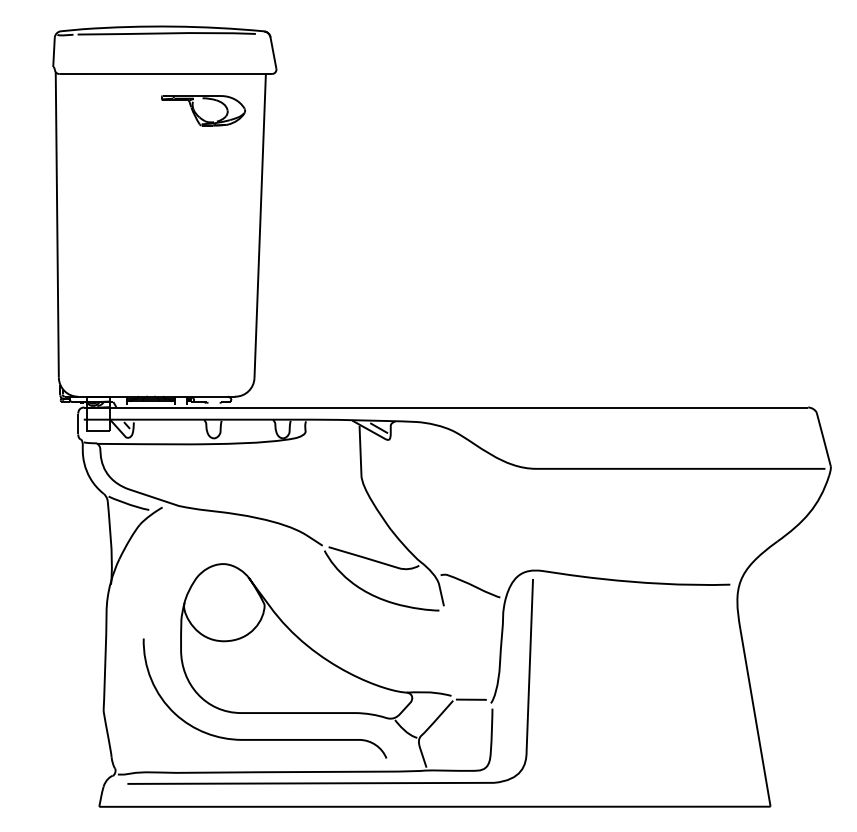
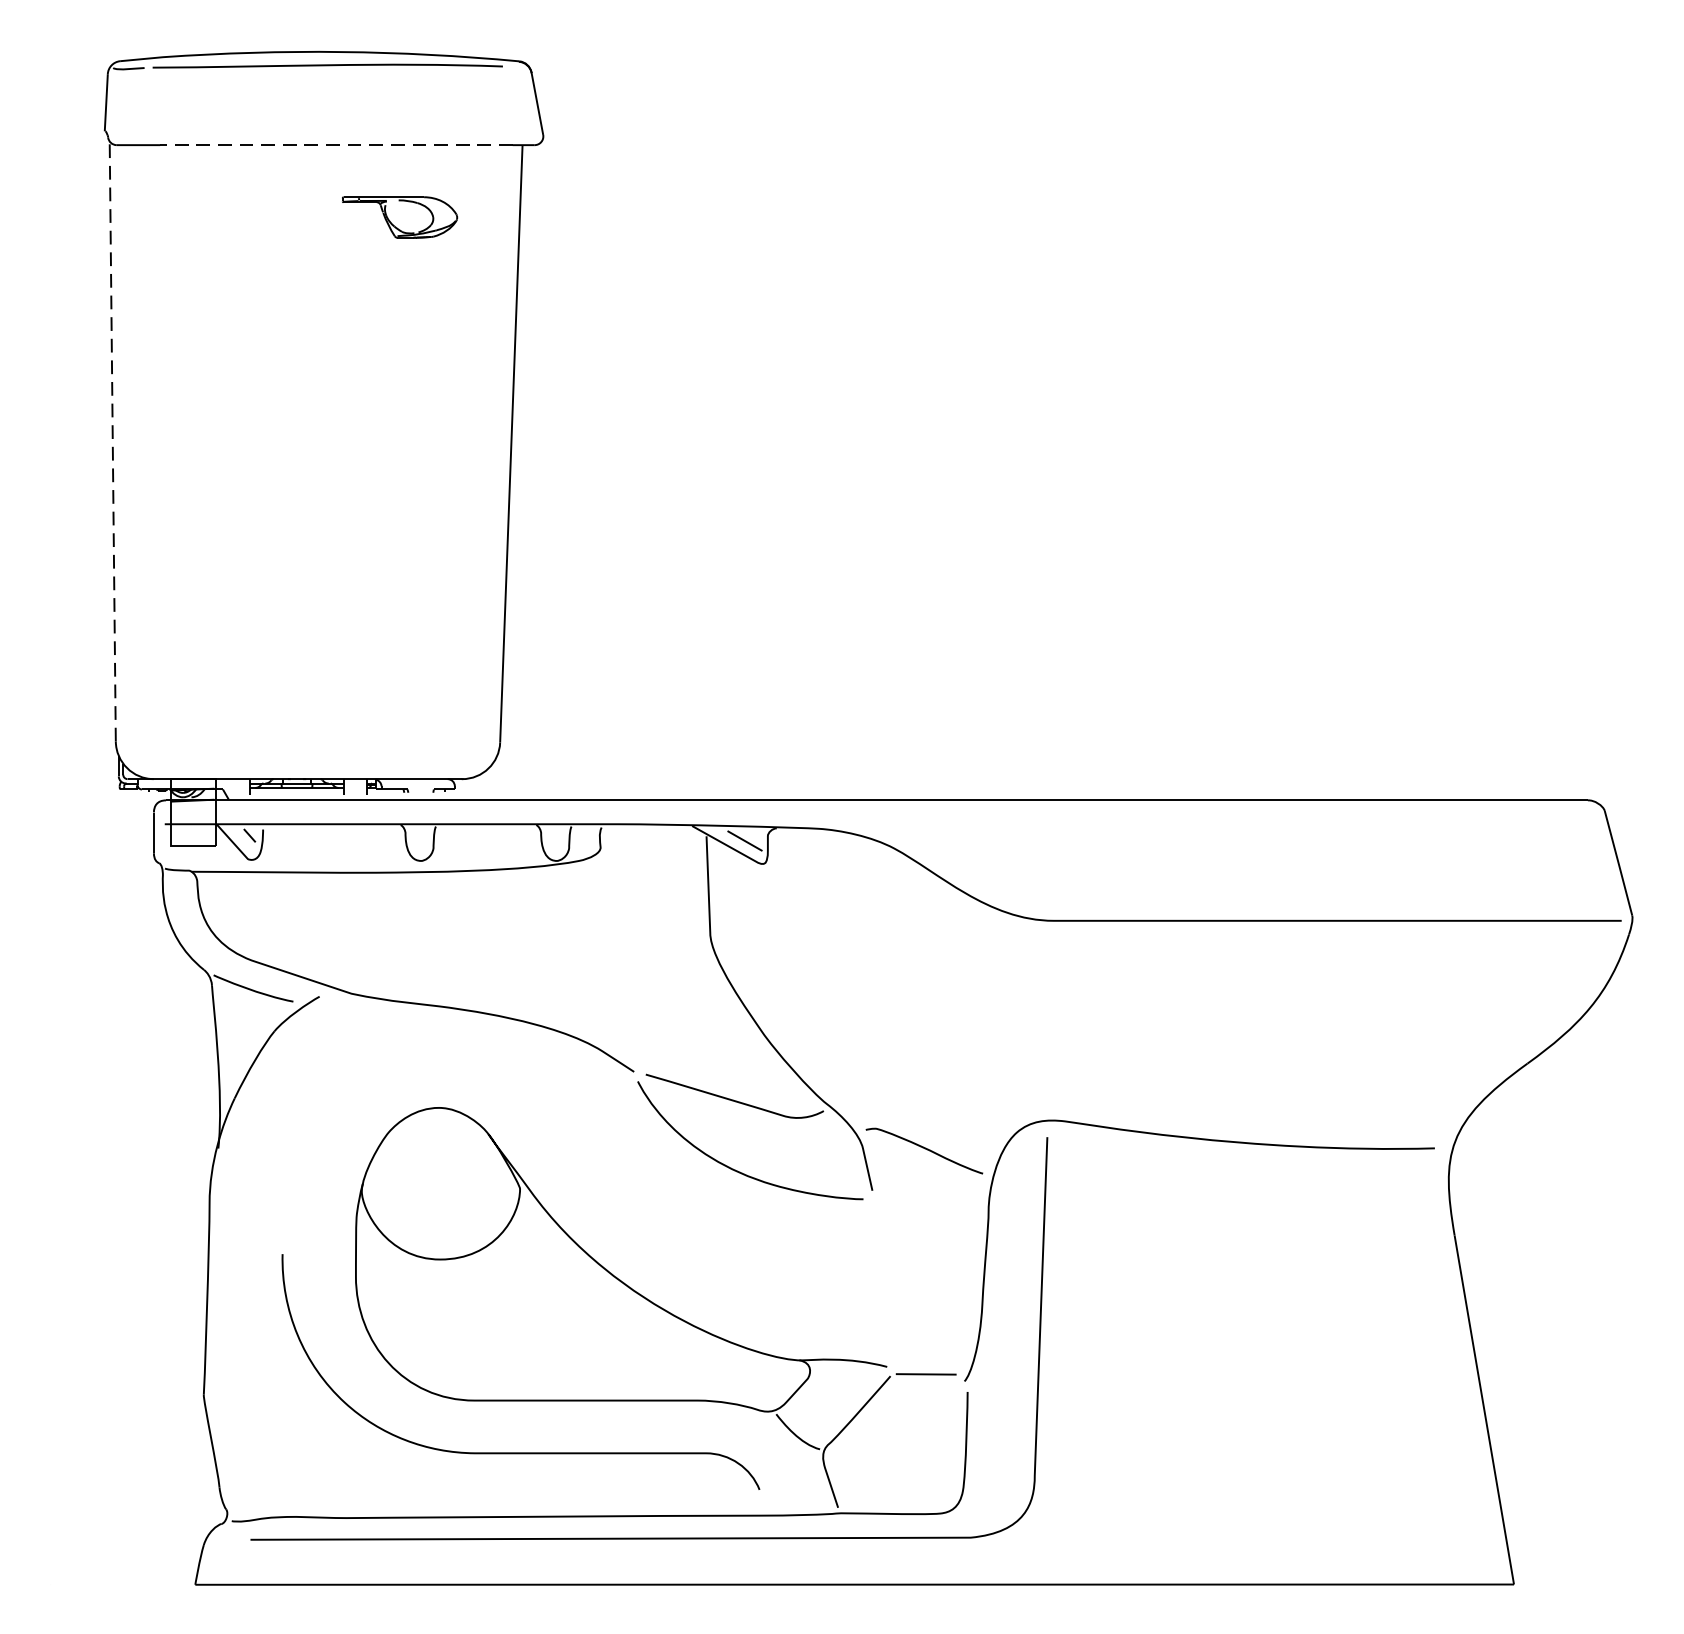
line: (171, 74) -> (337, 146), solid -> dashed
part: (203, 110) -> (399, 216), size x0.7
line: (57, 224) -> (113, 440), solid -> dashed

